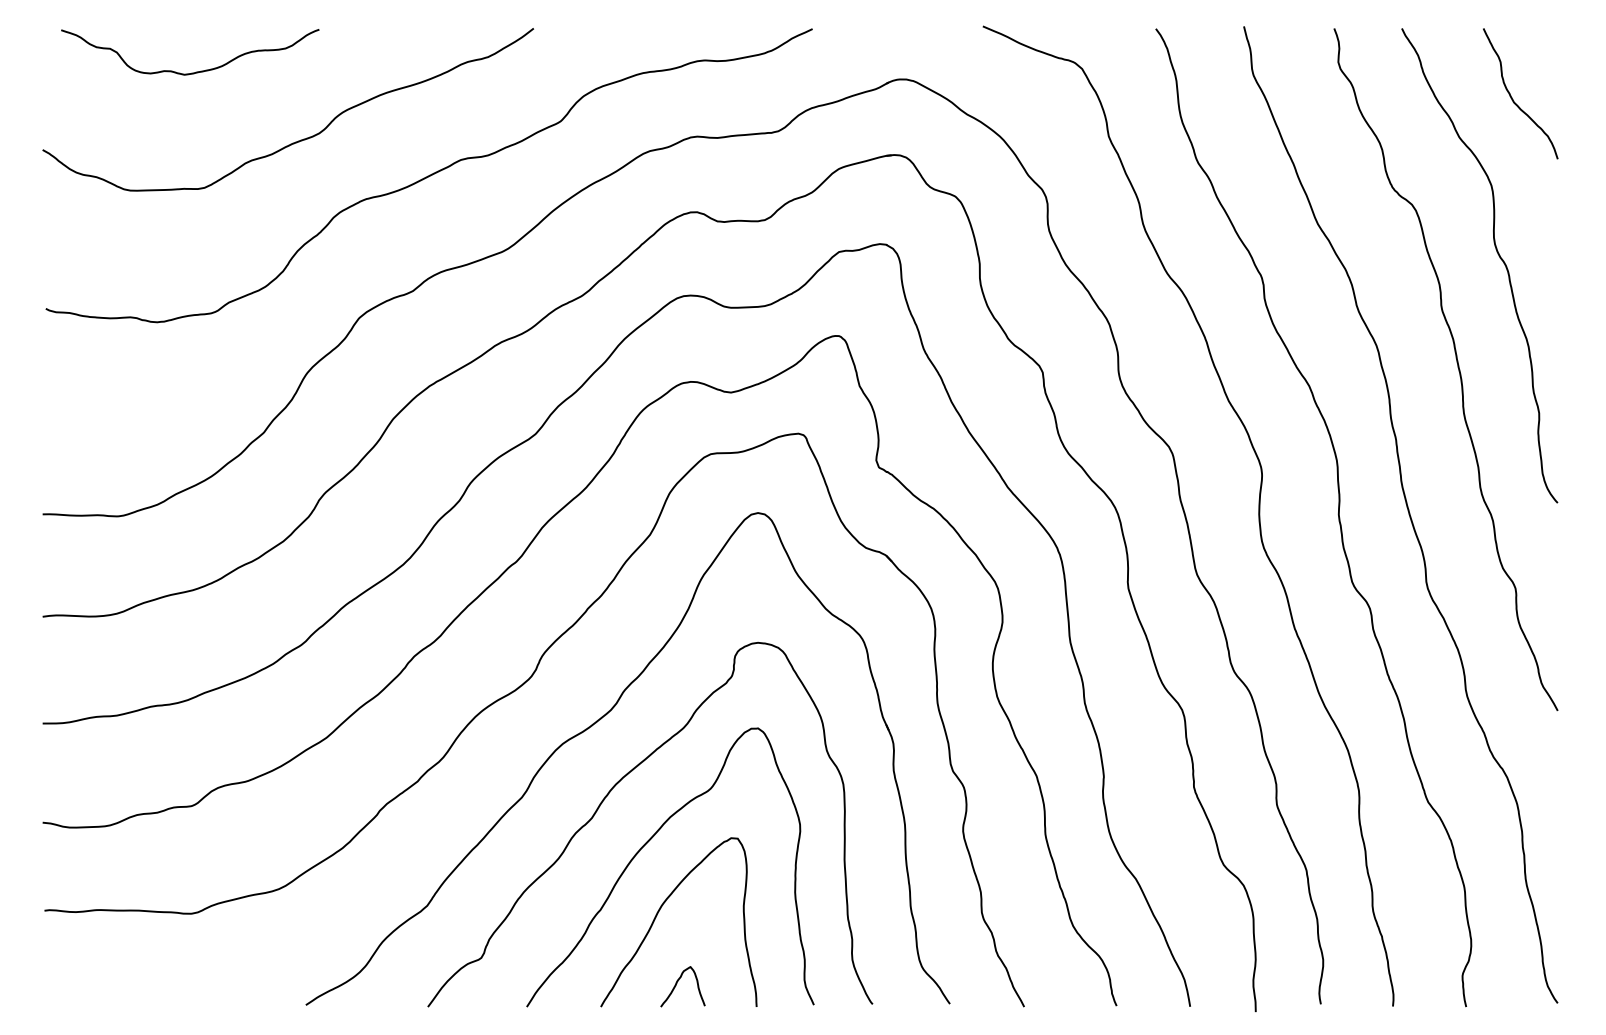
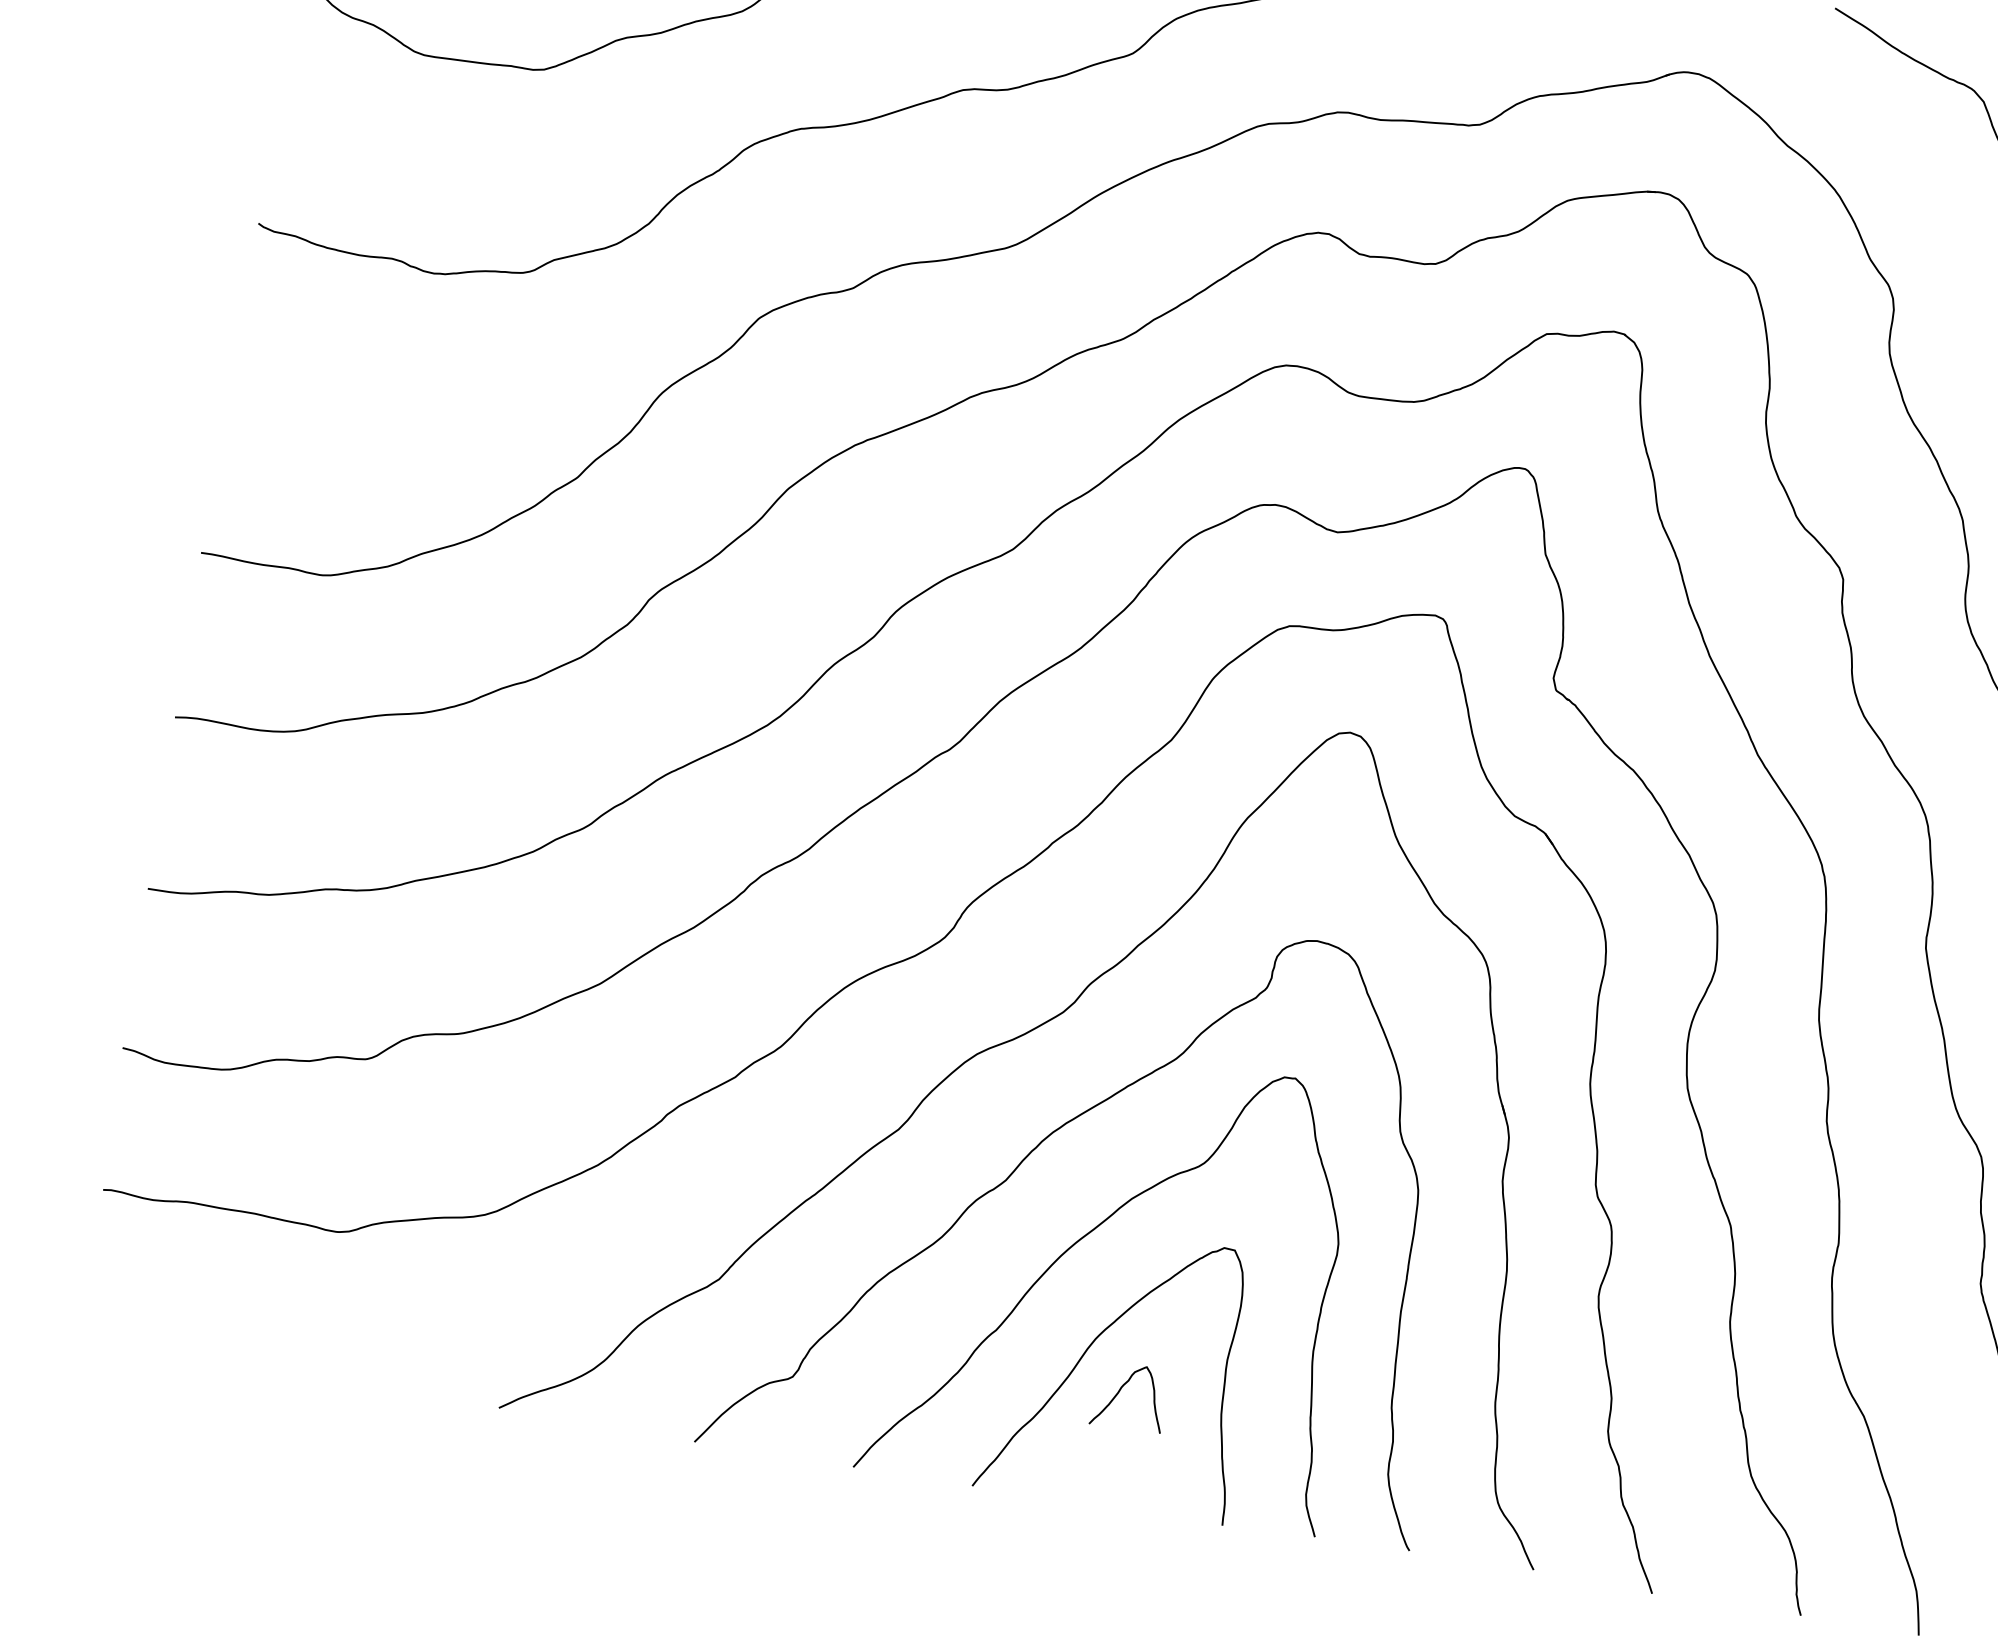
curve: (677, 983) -> (1121, 1390), moved

